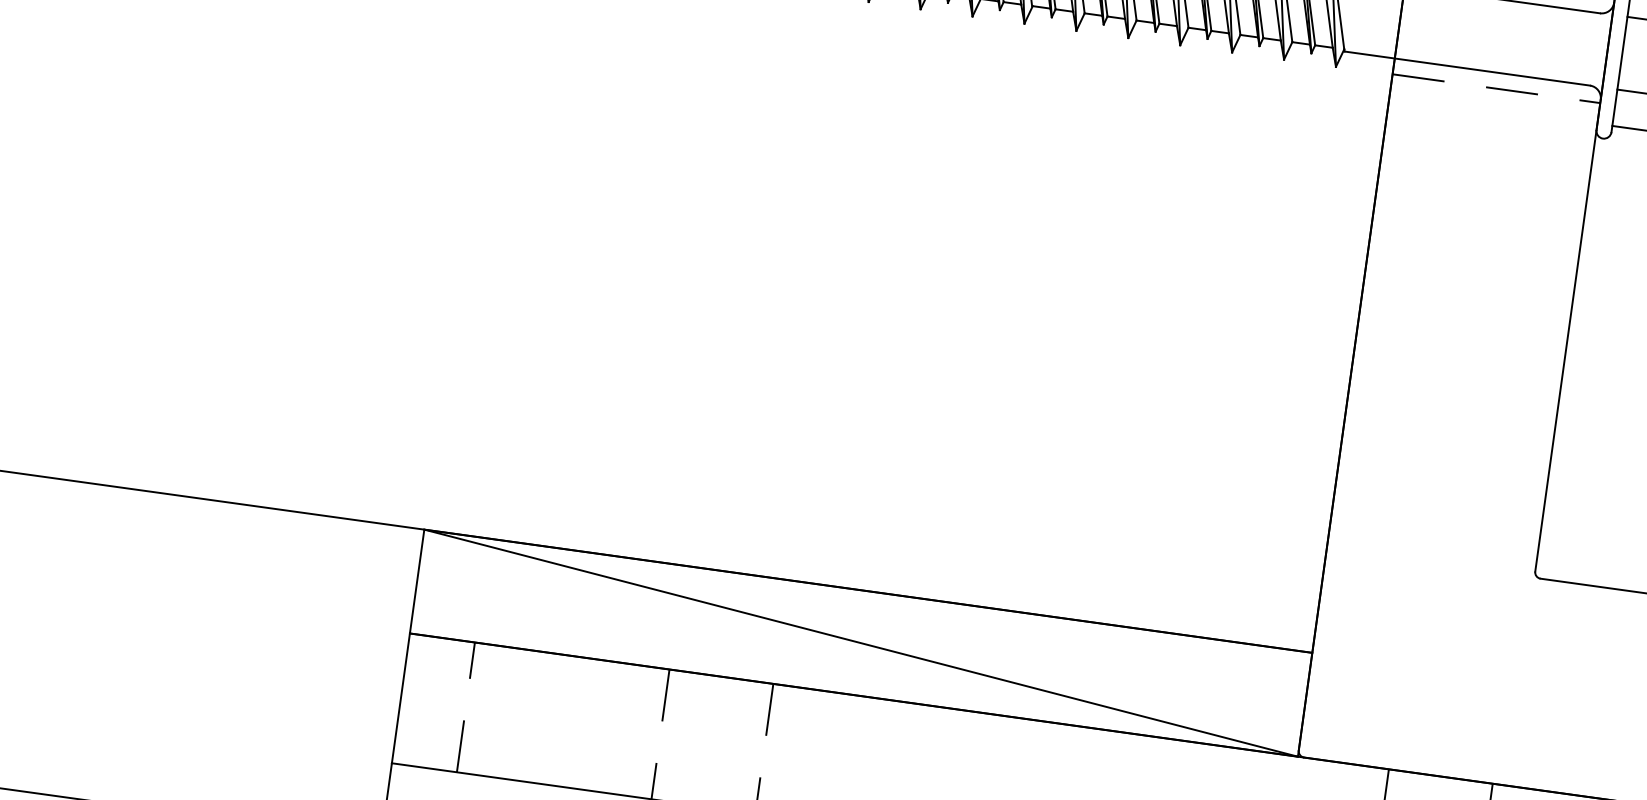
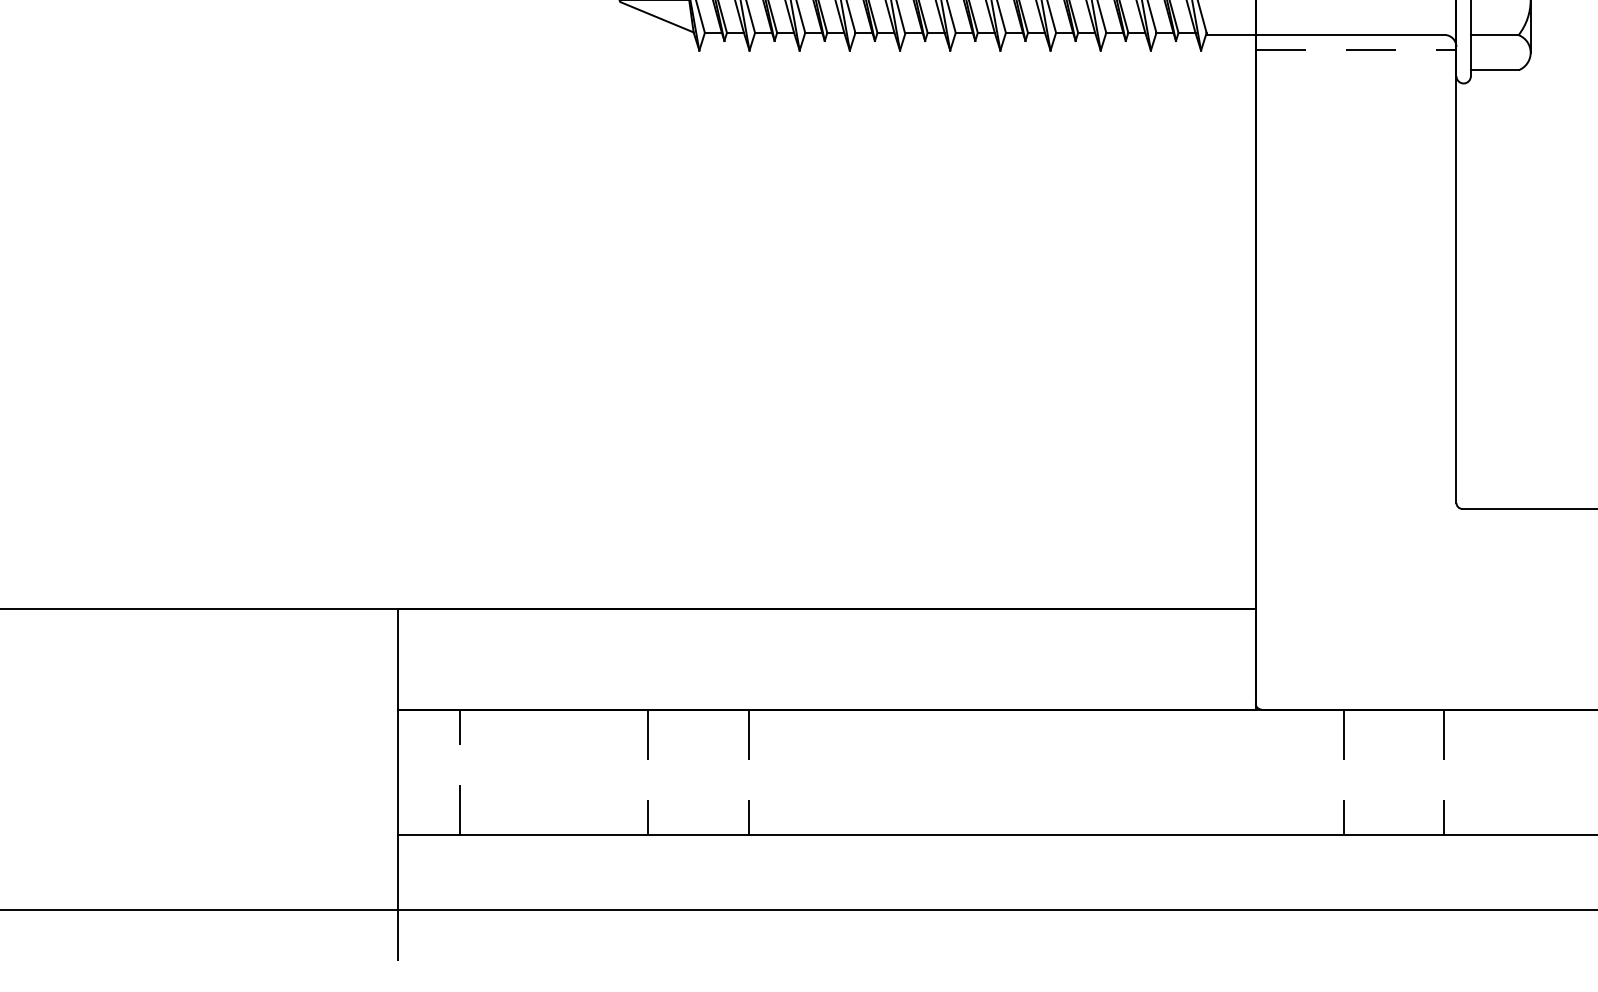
line: (860, 643) -> (826, 659), removed

